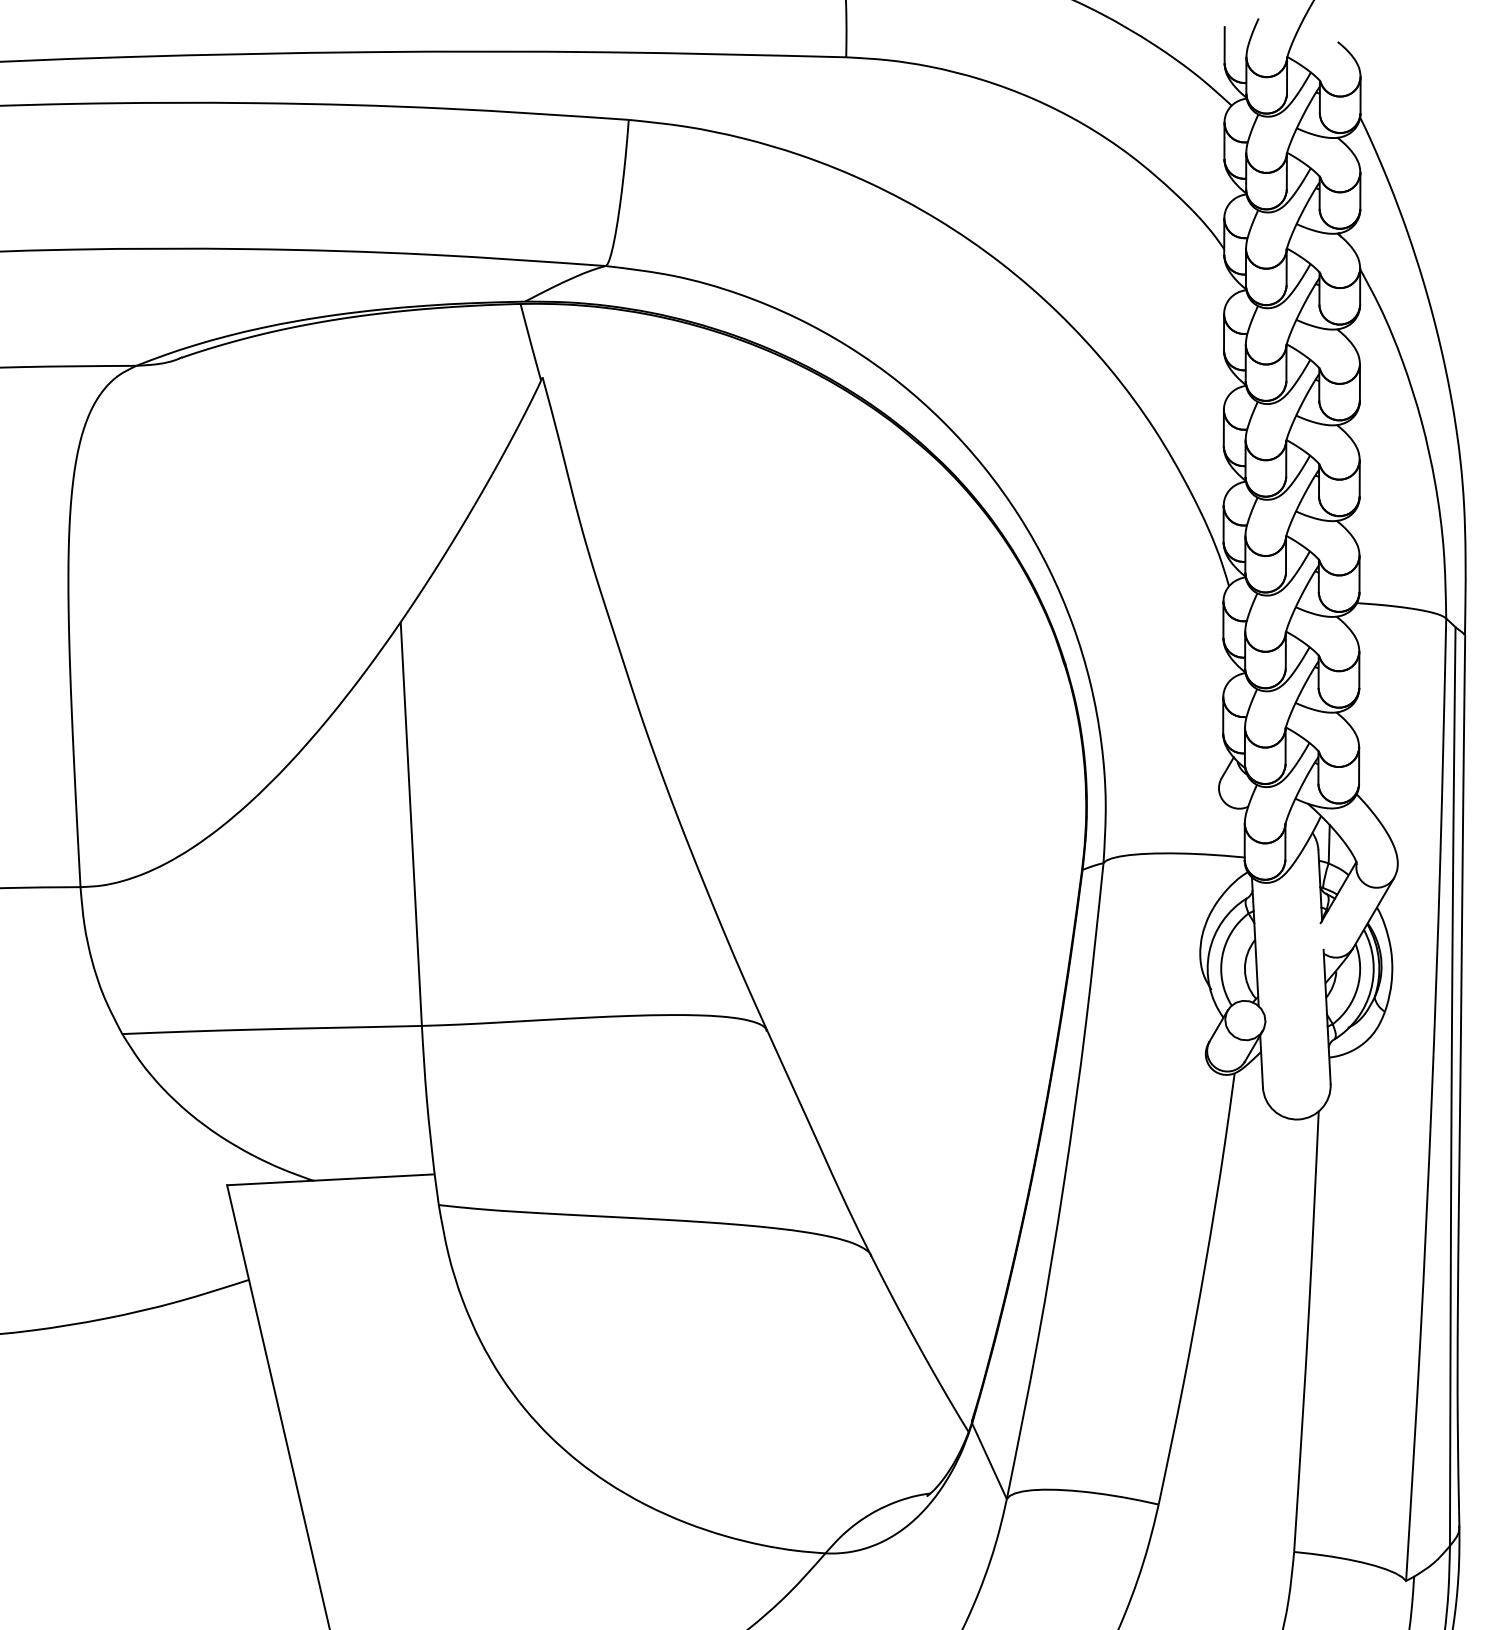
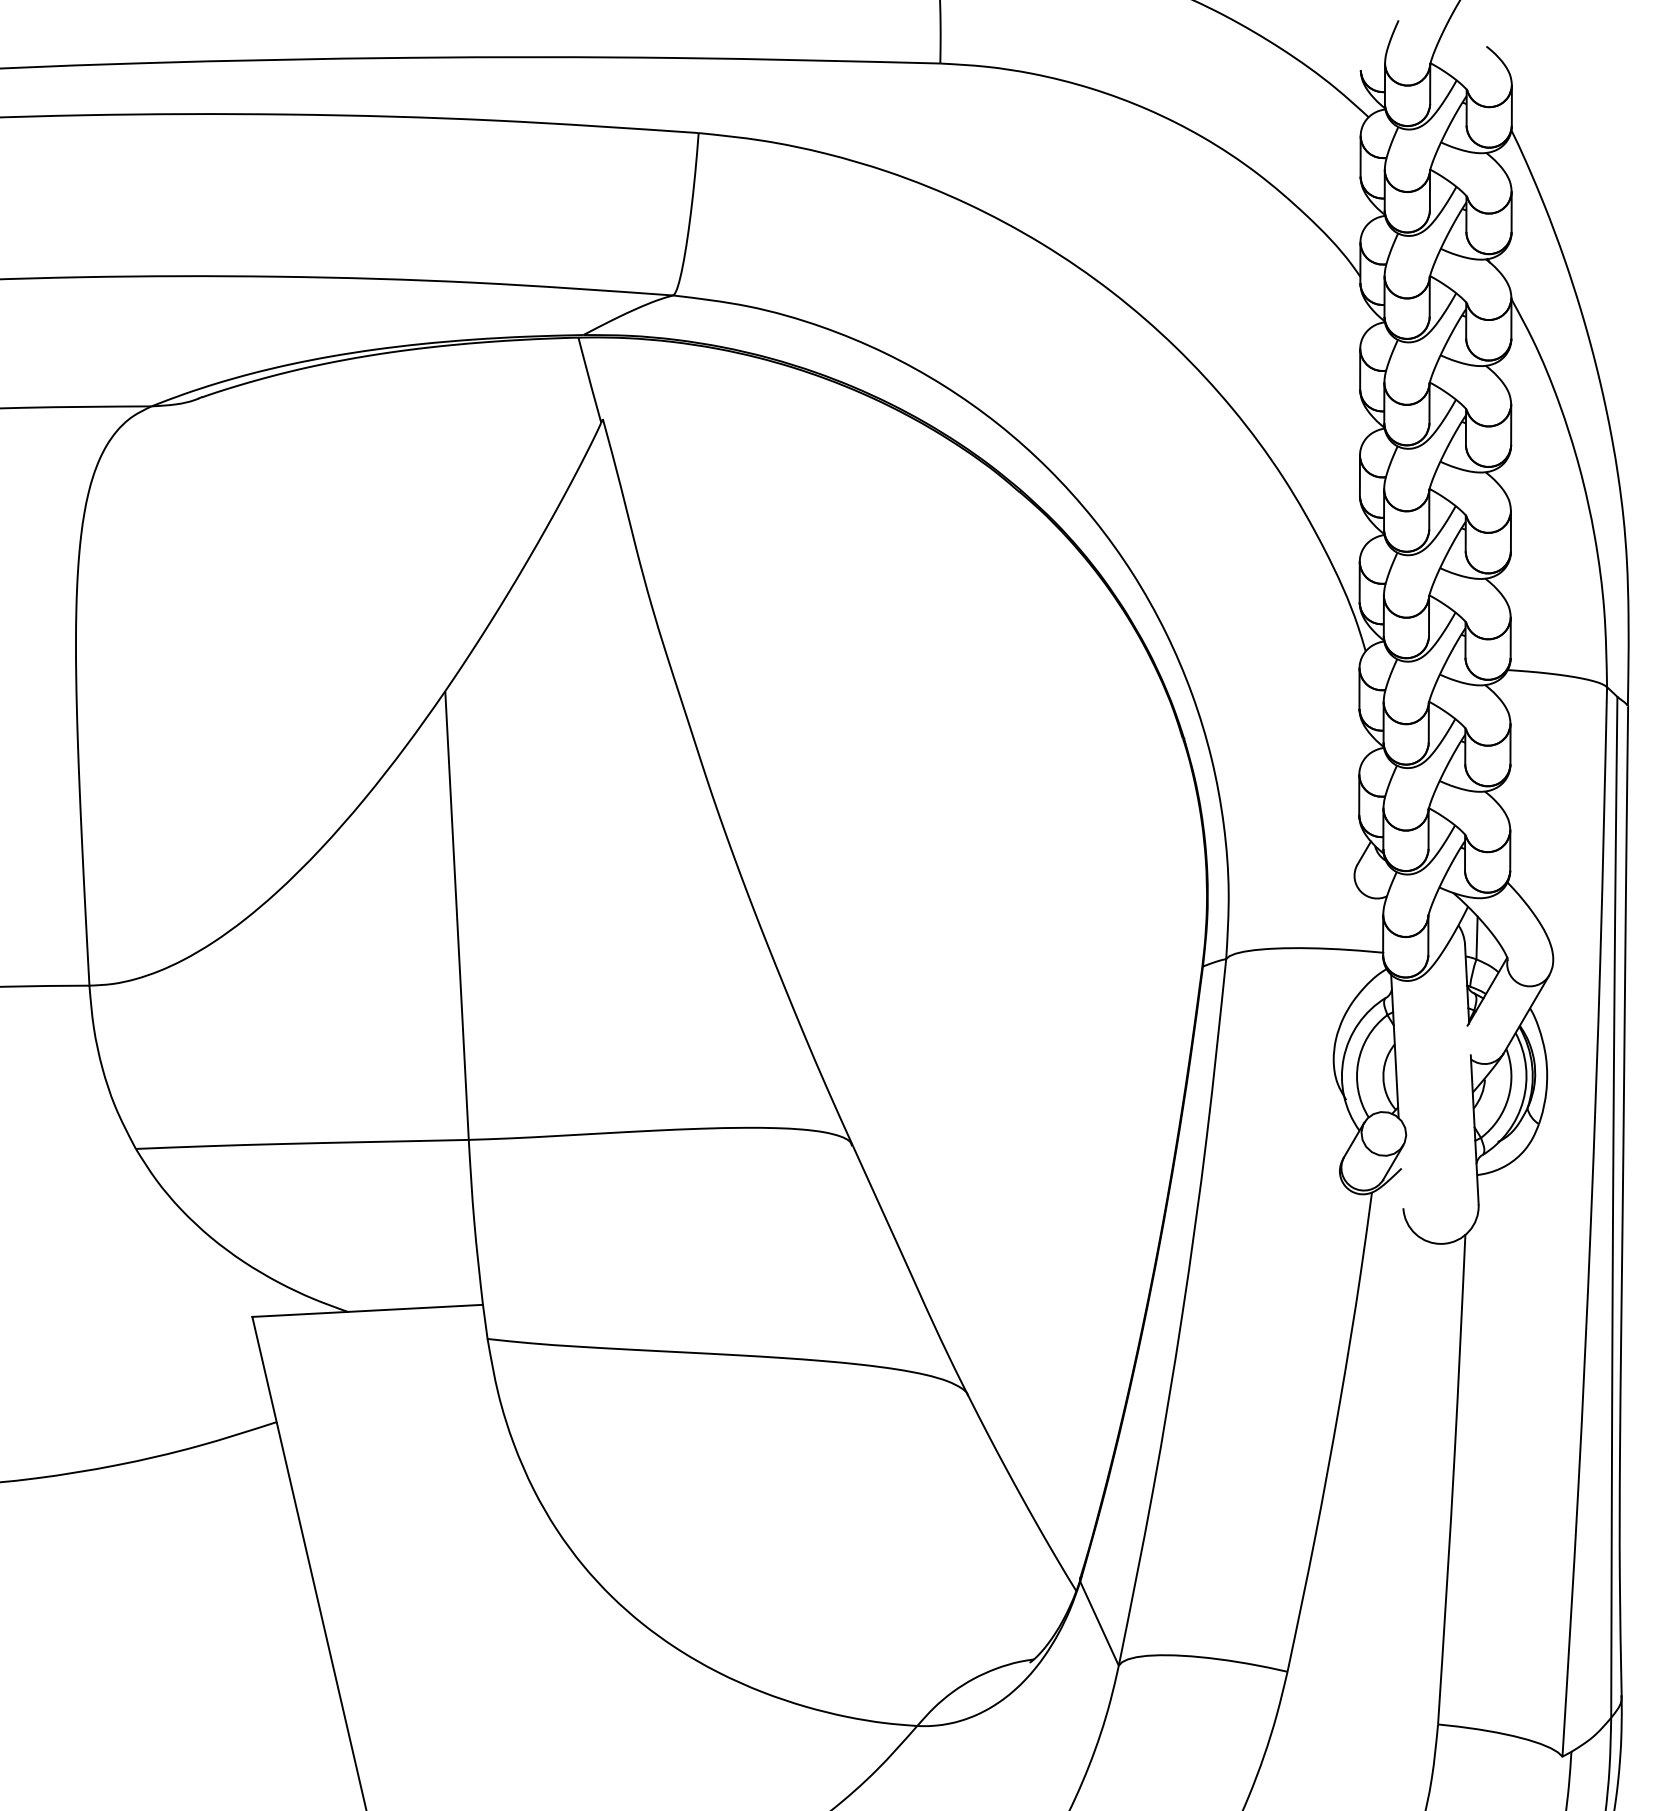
line: (1224, 44) -> (1360, 49), removed
line: (1261, 1061) -> (1401, 1179), removed

